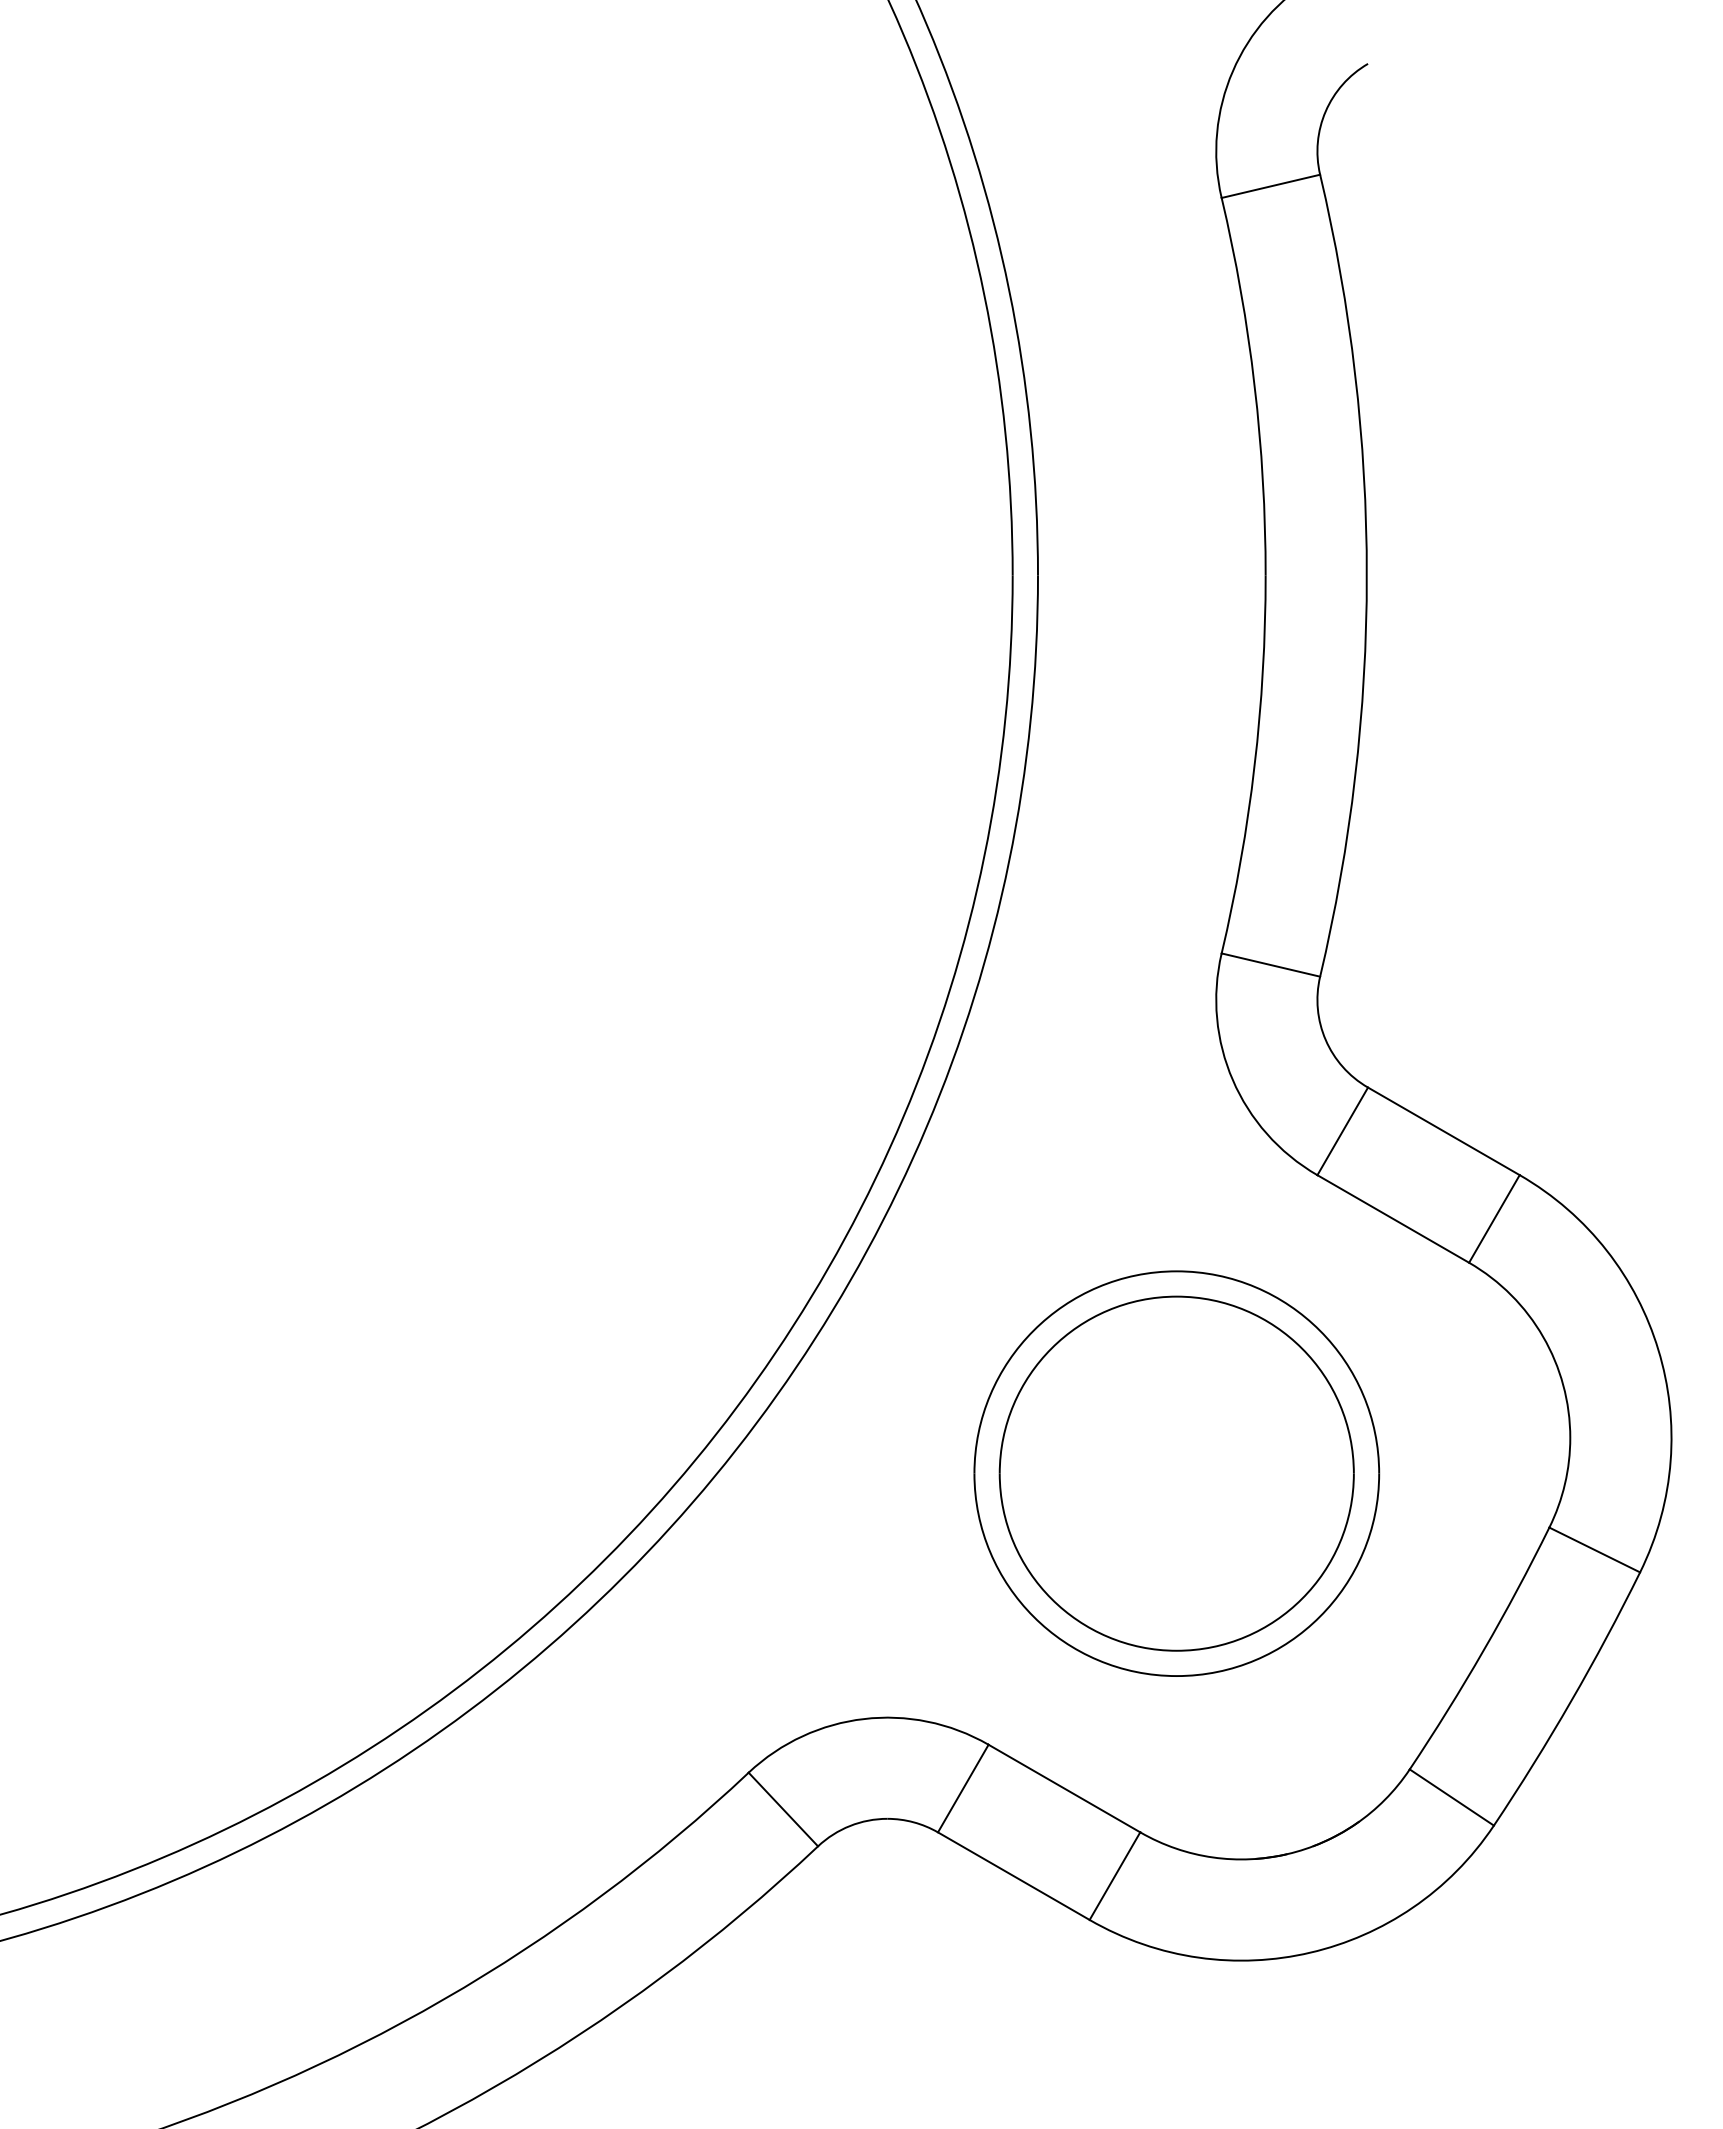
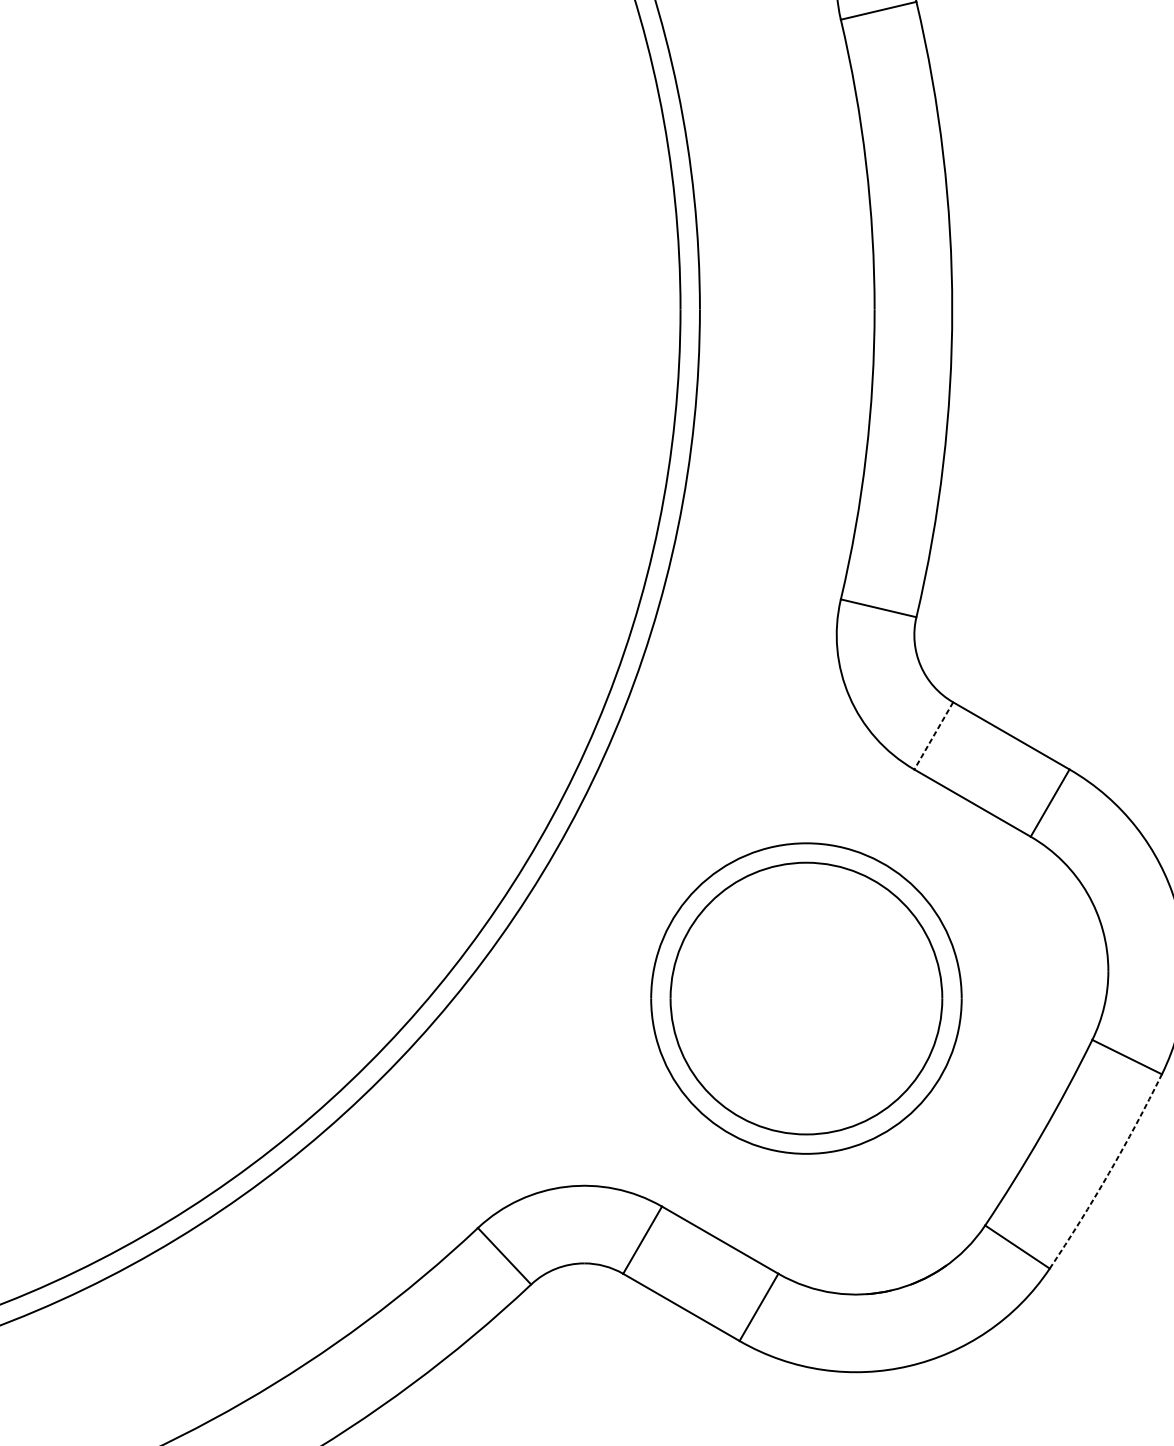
line: (1342, 1131) -> (933, 736), solid -> dashed
arc: (1571, 1701) -> (1109, 1173), solid -> dashed

